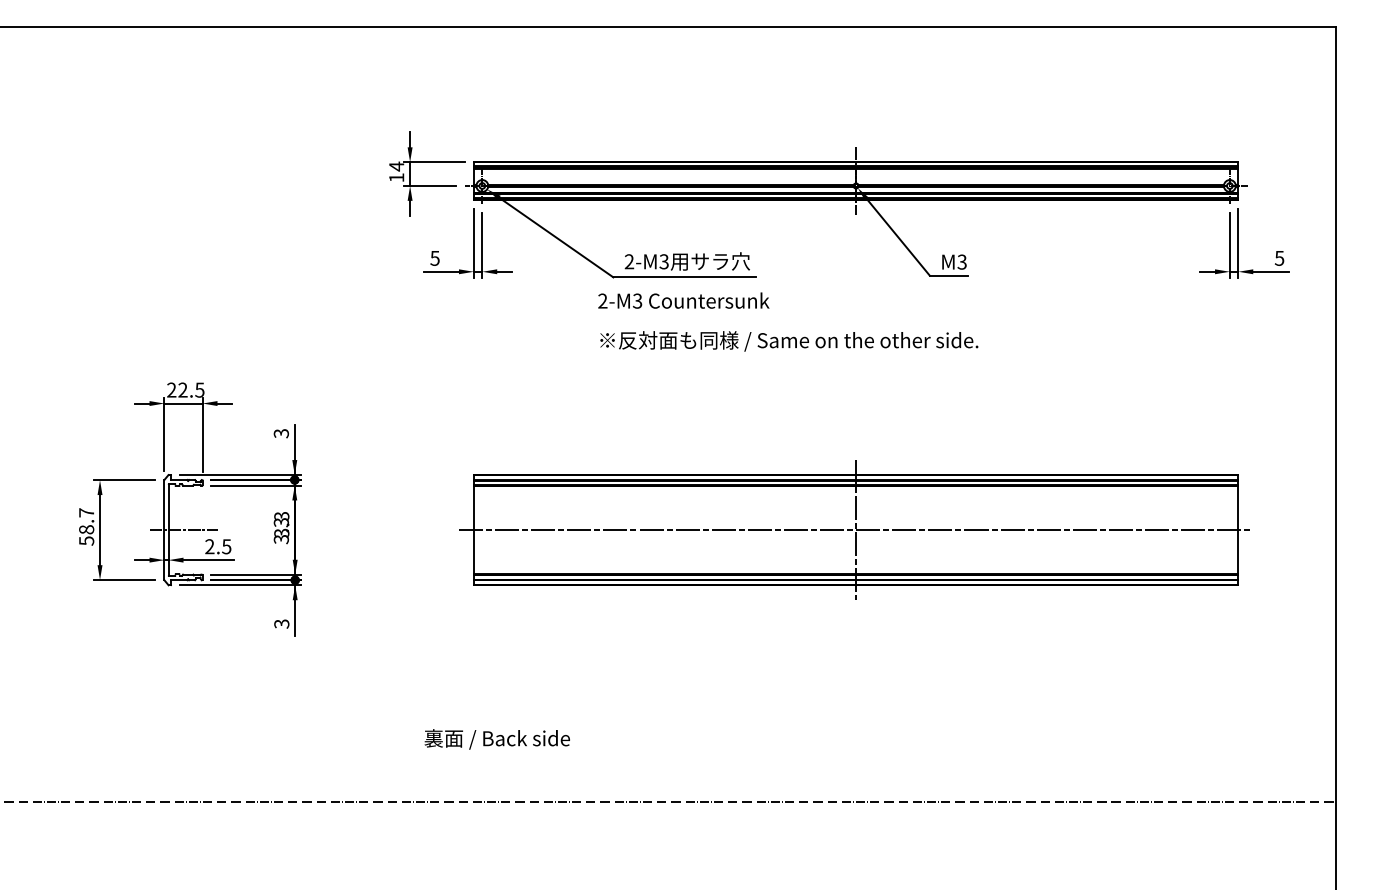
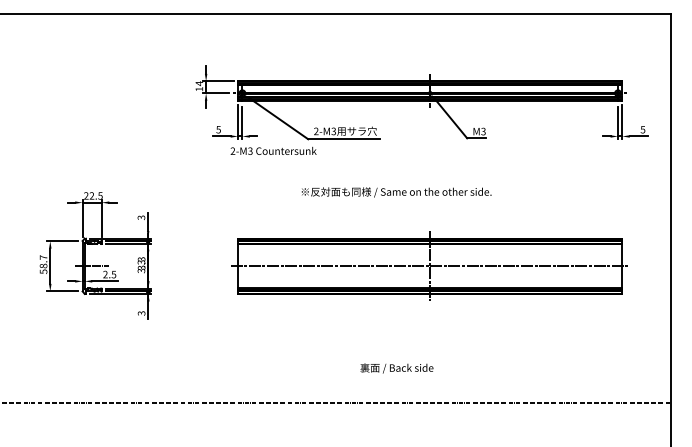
text: (683, 299) -> (273, 150), moved
text: (789, 341) -> (396, 192), moved
text: (496, 739) -> (396, 368), moved

